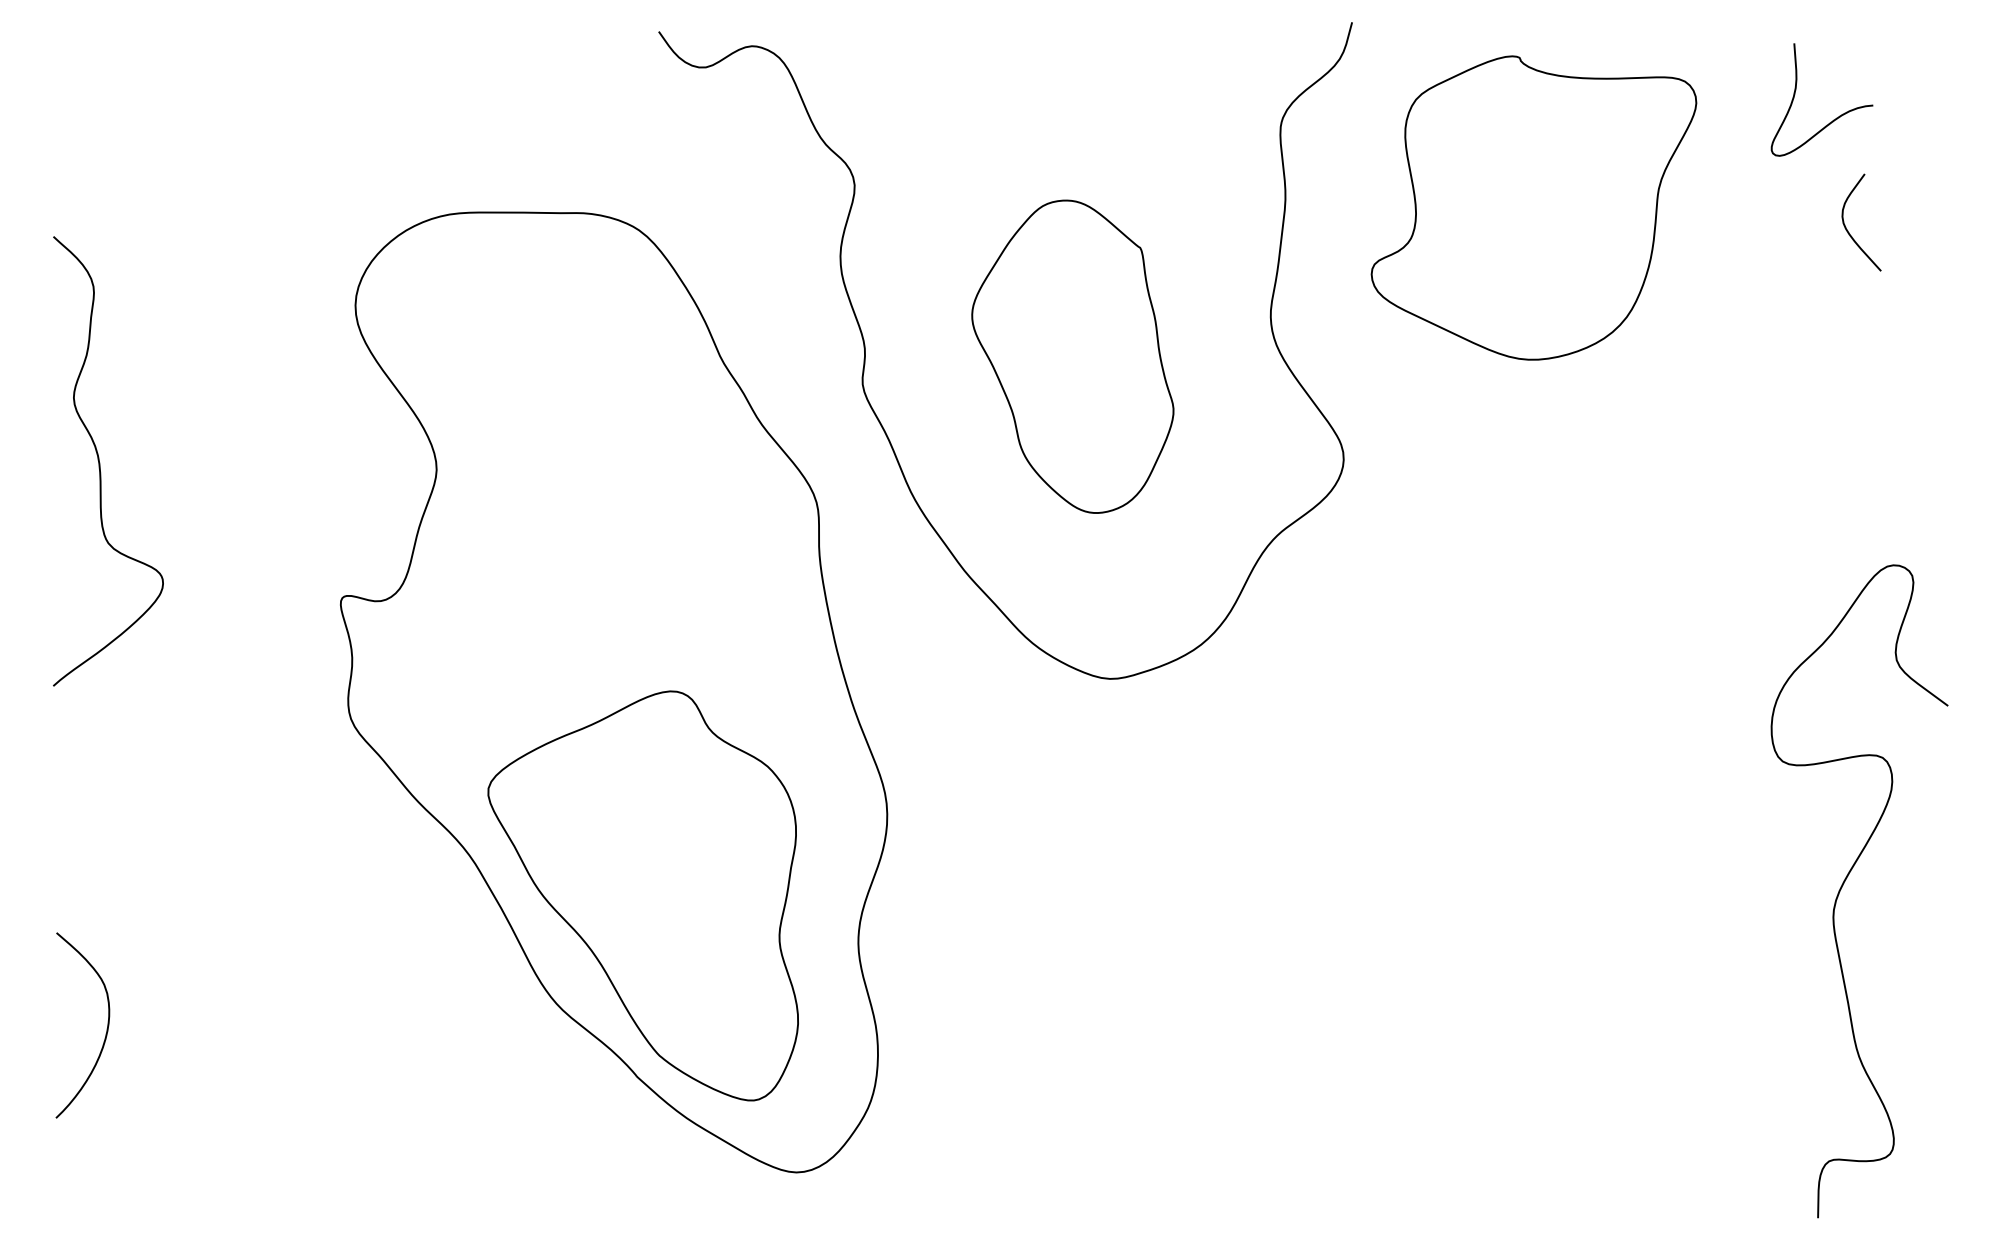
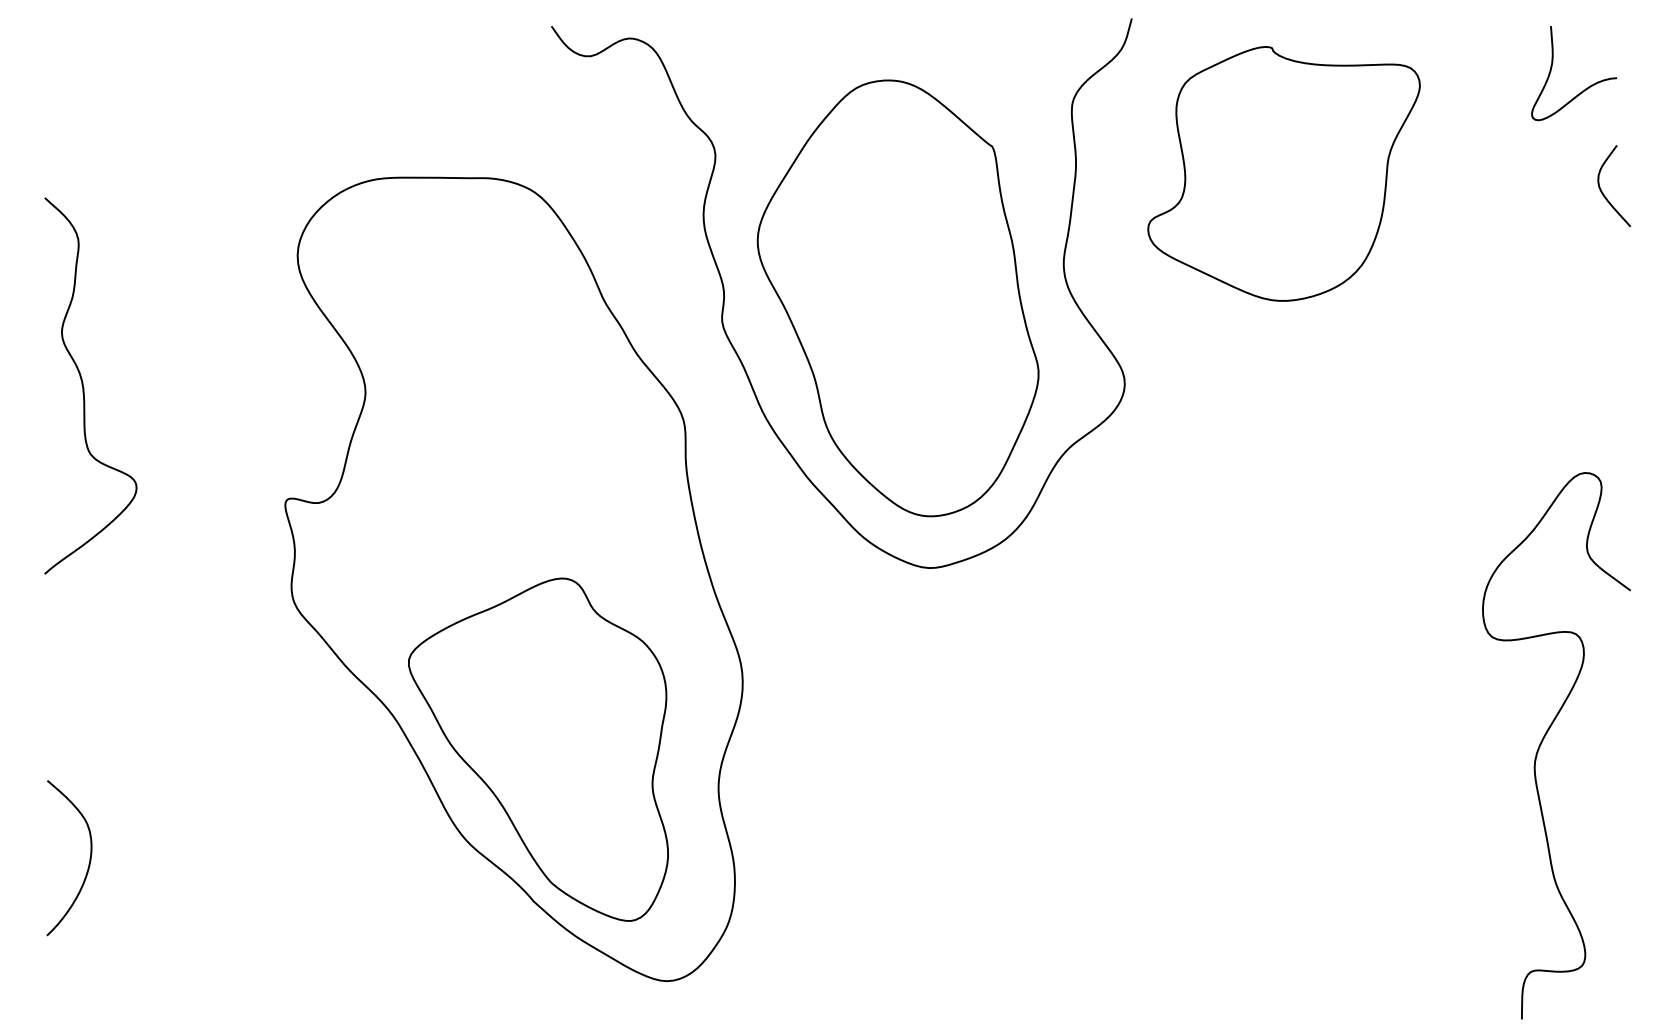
curve: (1835, 117) -> (1585, 88), moved
curve: (1847, 229) -> (1602, 191), moved
part: (1072, 356) -> (897, 298), size x1.67

